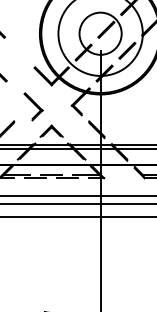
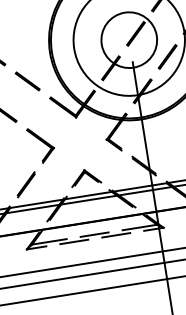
line: (19, 52) -> (27, 81), added
part: (33, 106) -> (41, 144), moved

